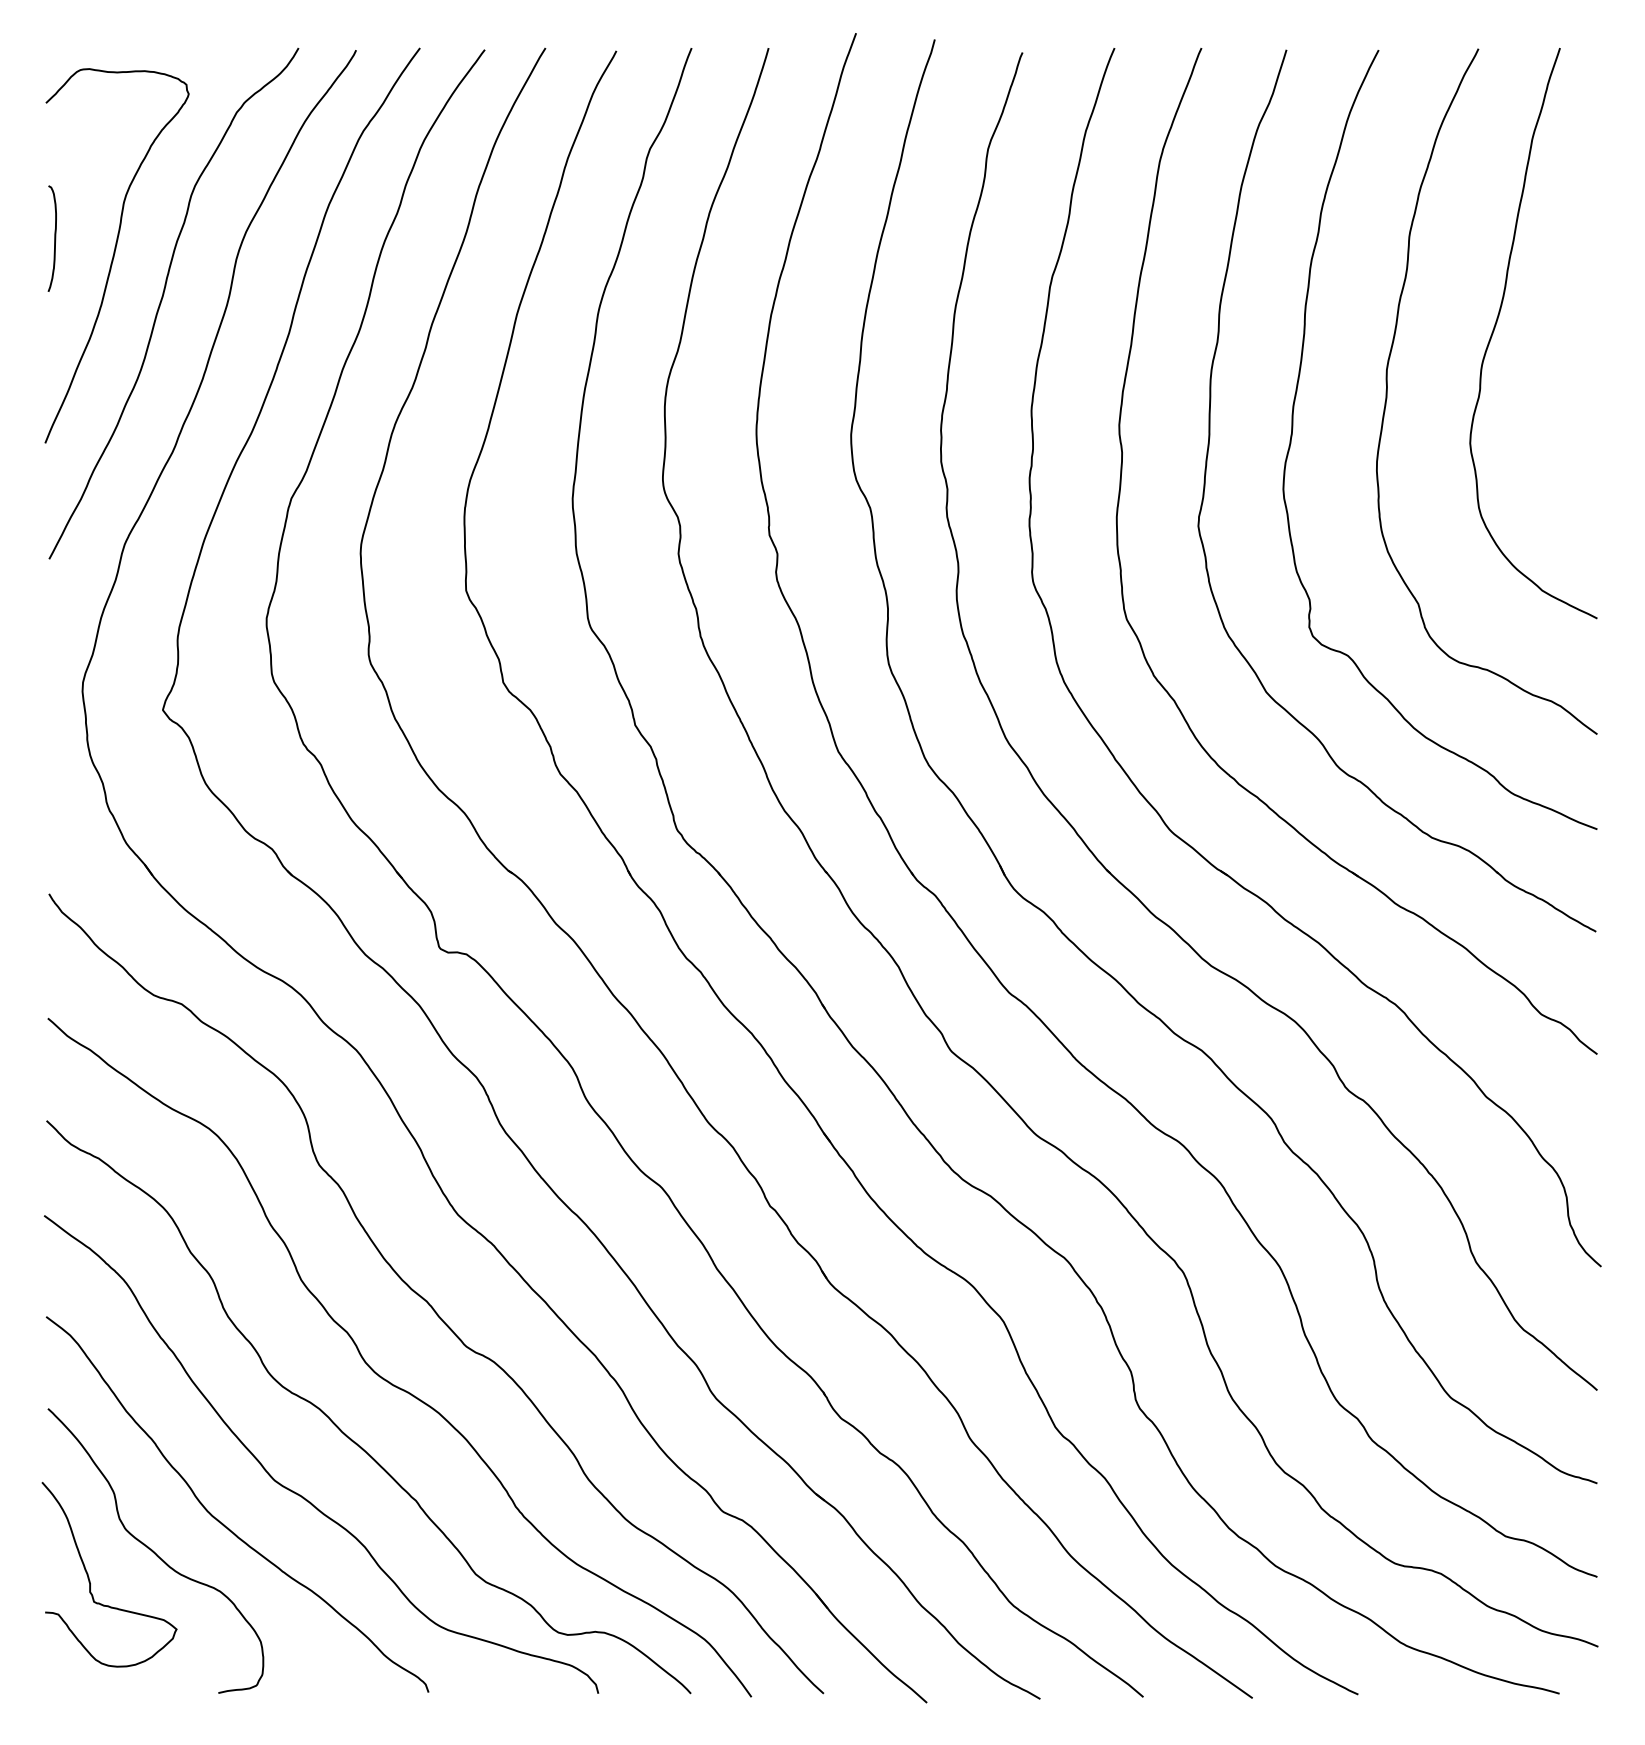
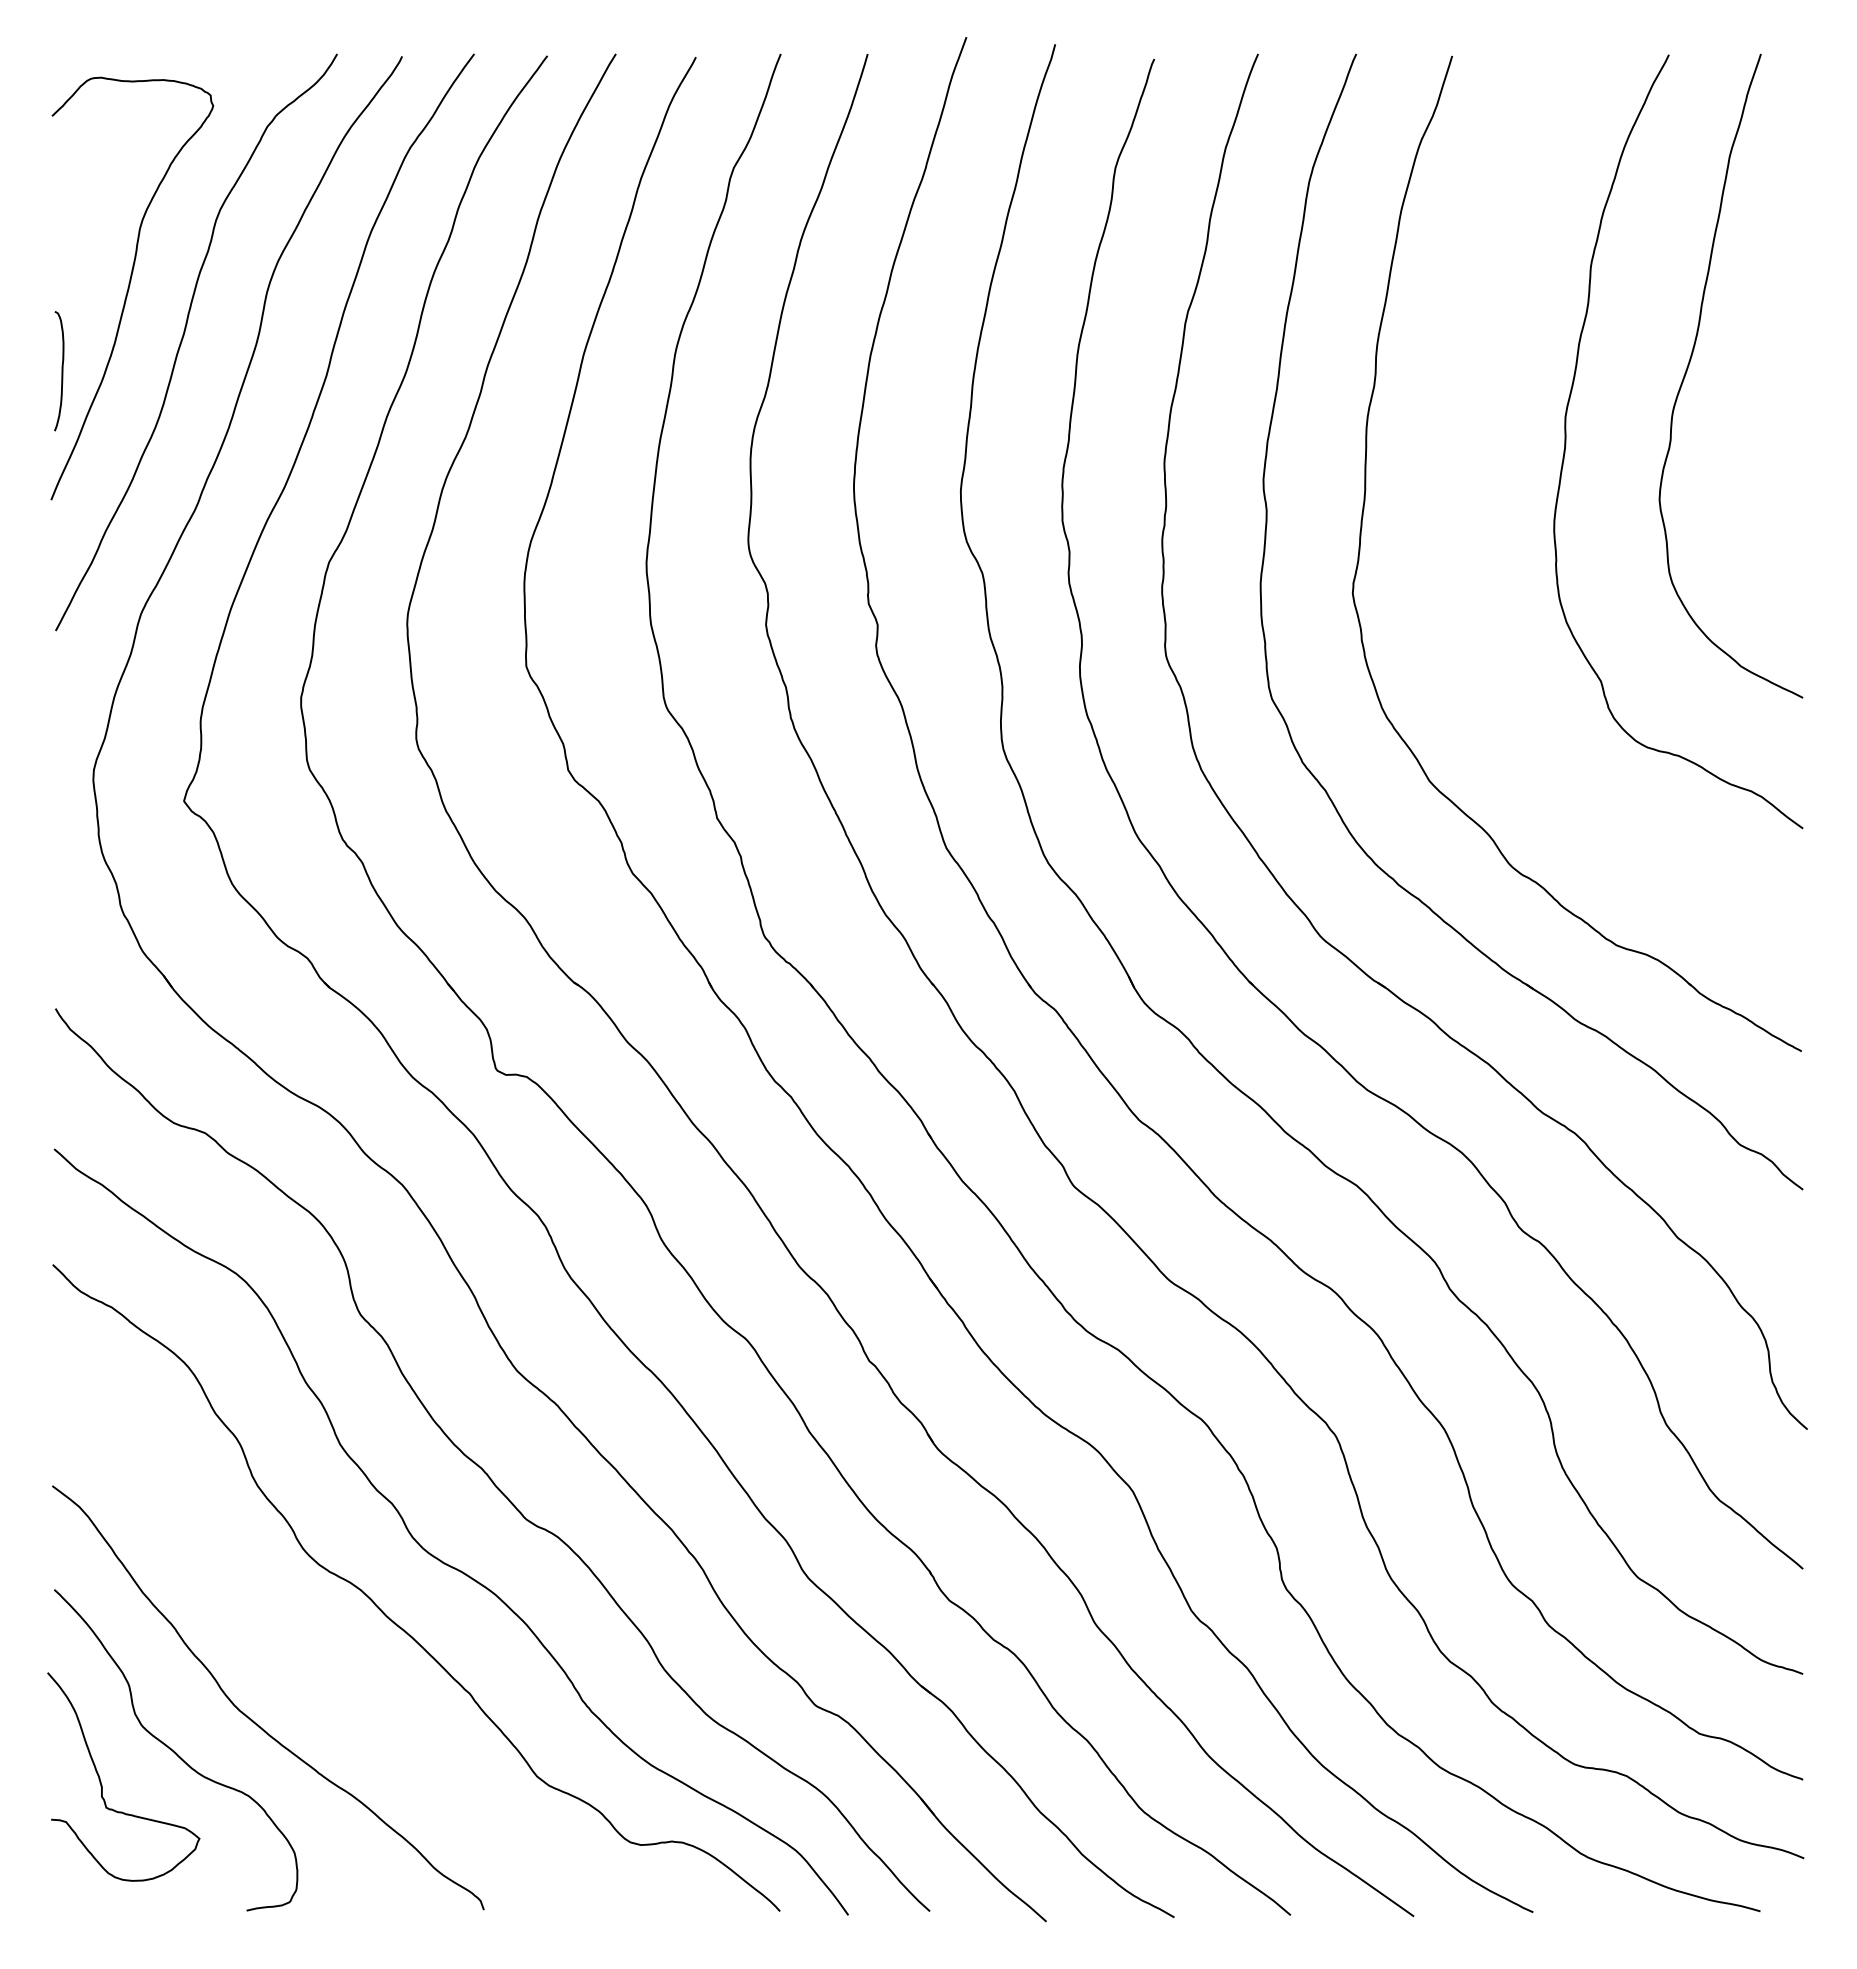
curve: (54, 239) -> (61, 371), moved
curve: (1292, 433) -> (1459, 489), removed
curve: (298, 1493) -> (337, 1685), removed

